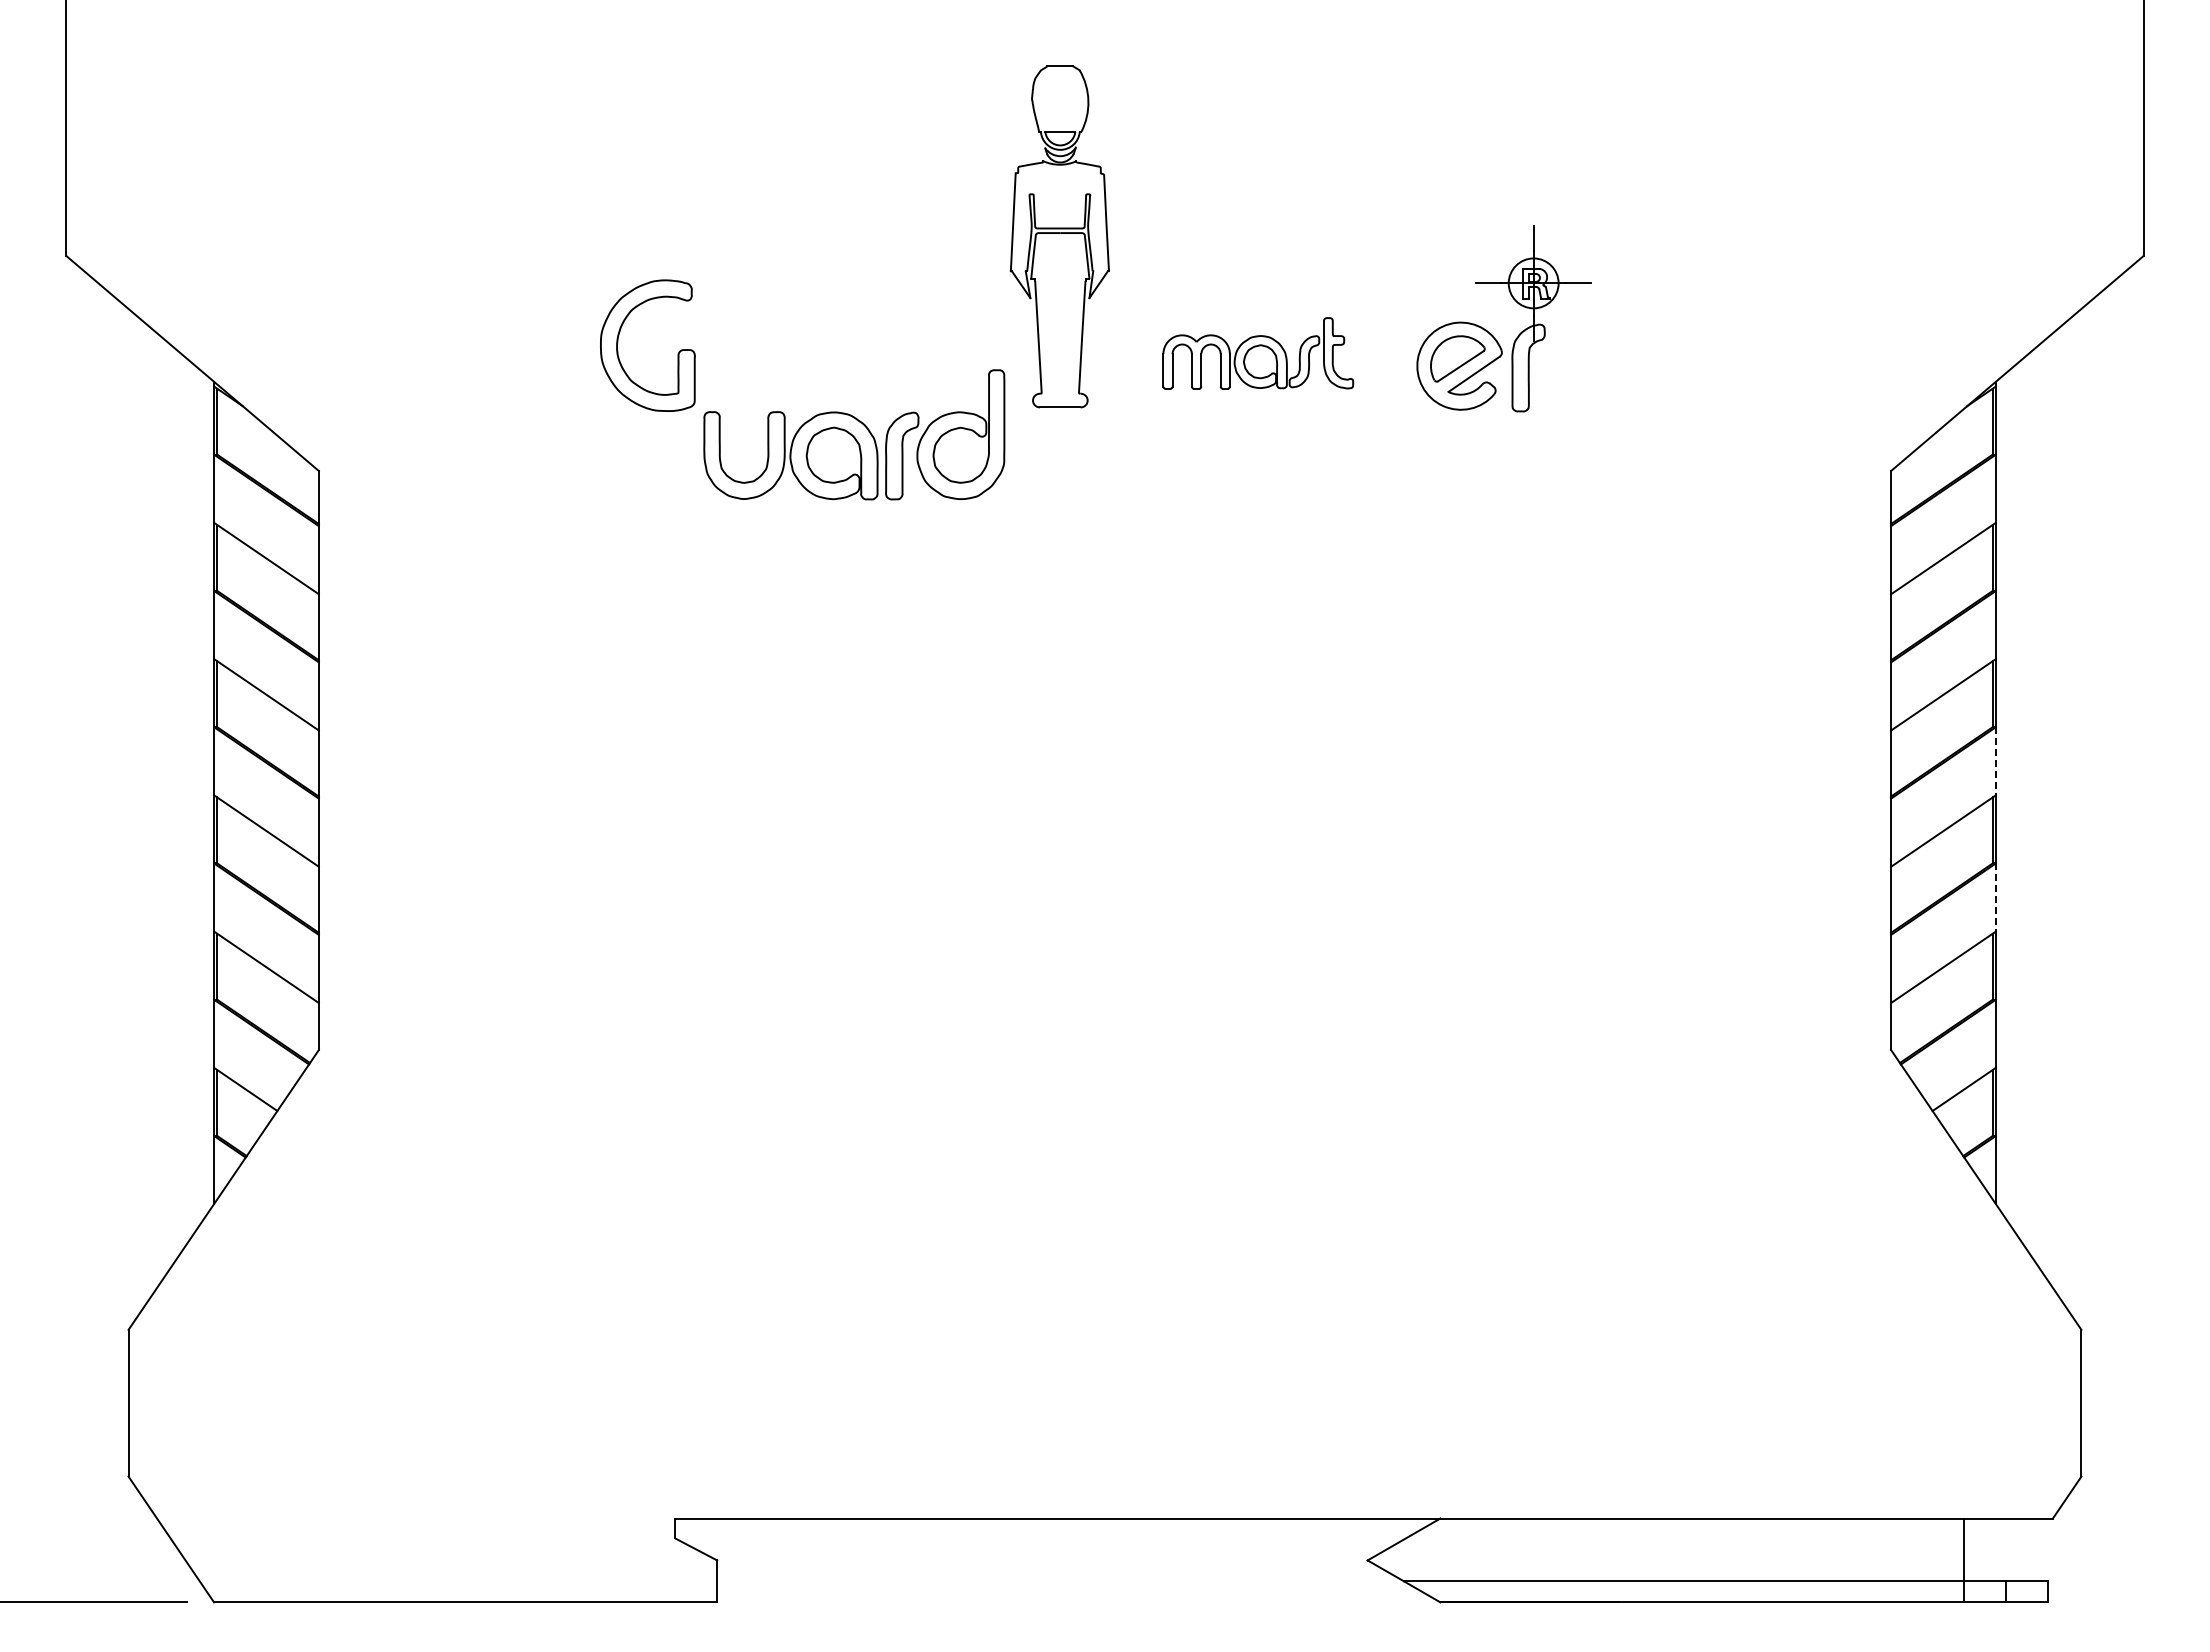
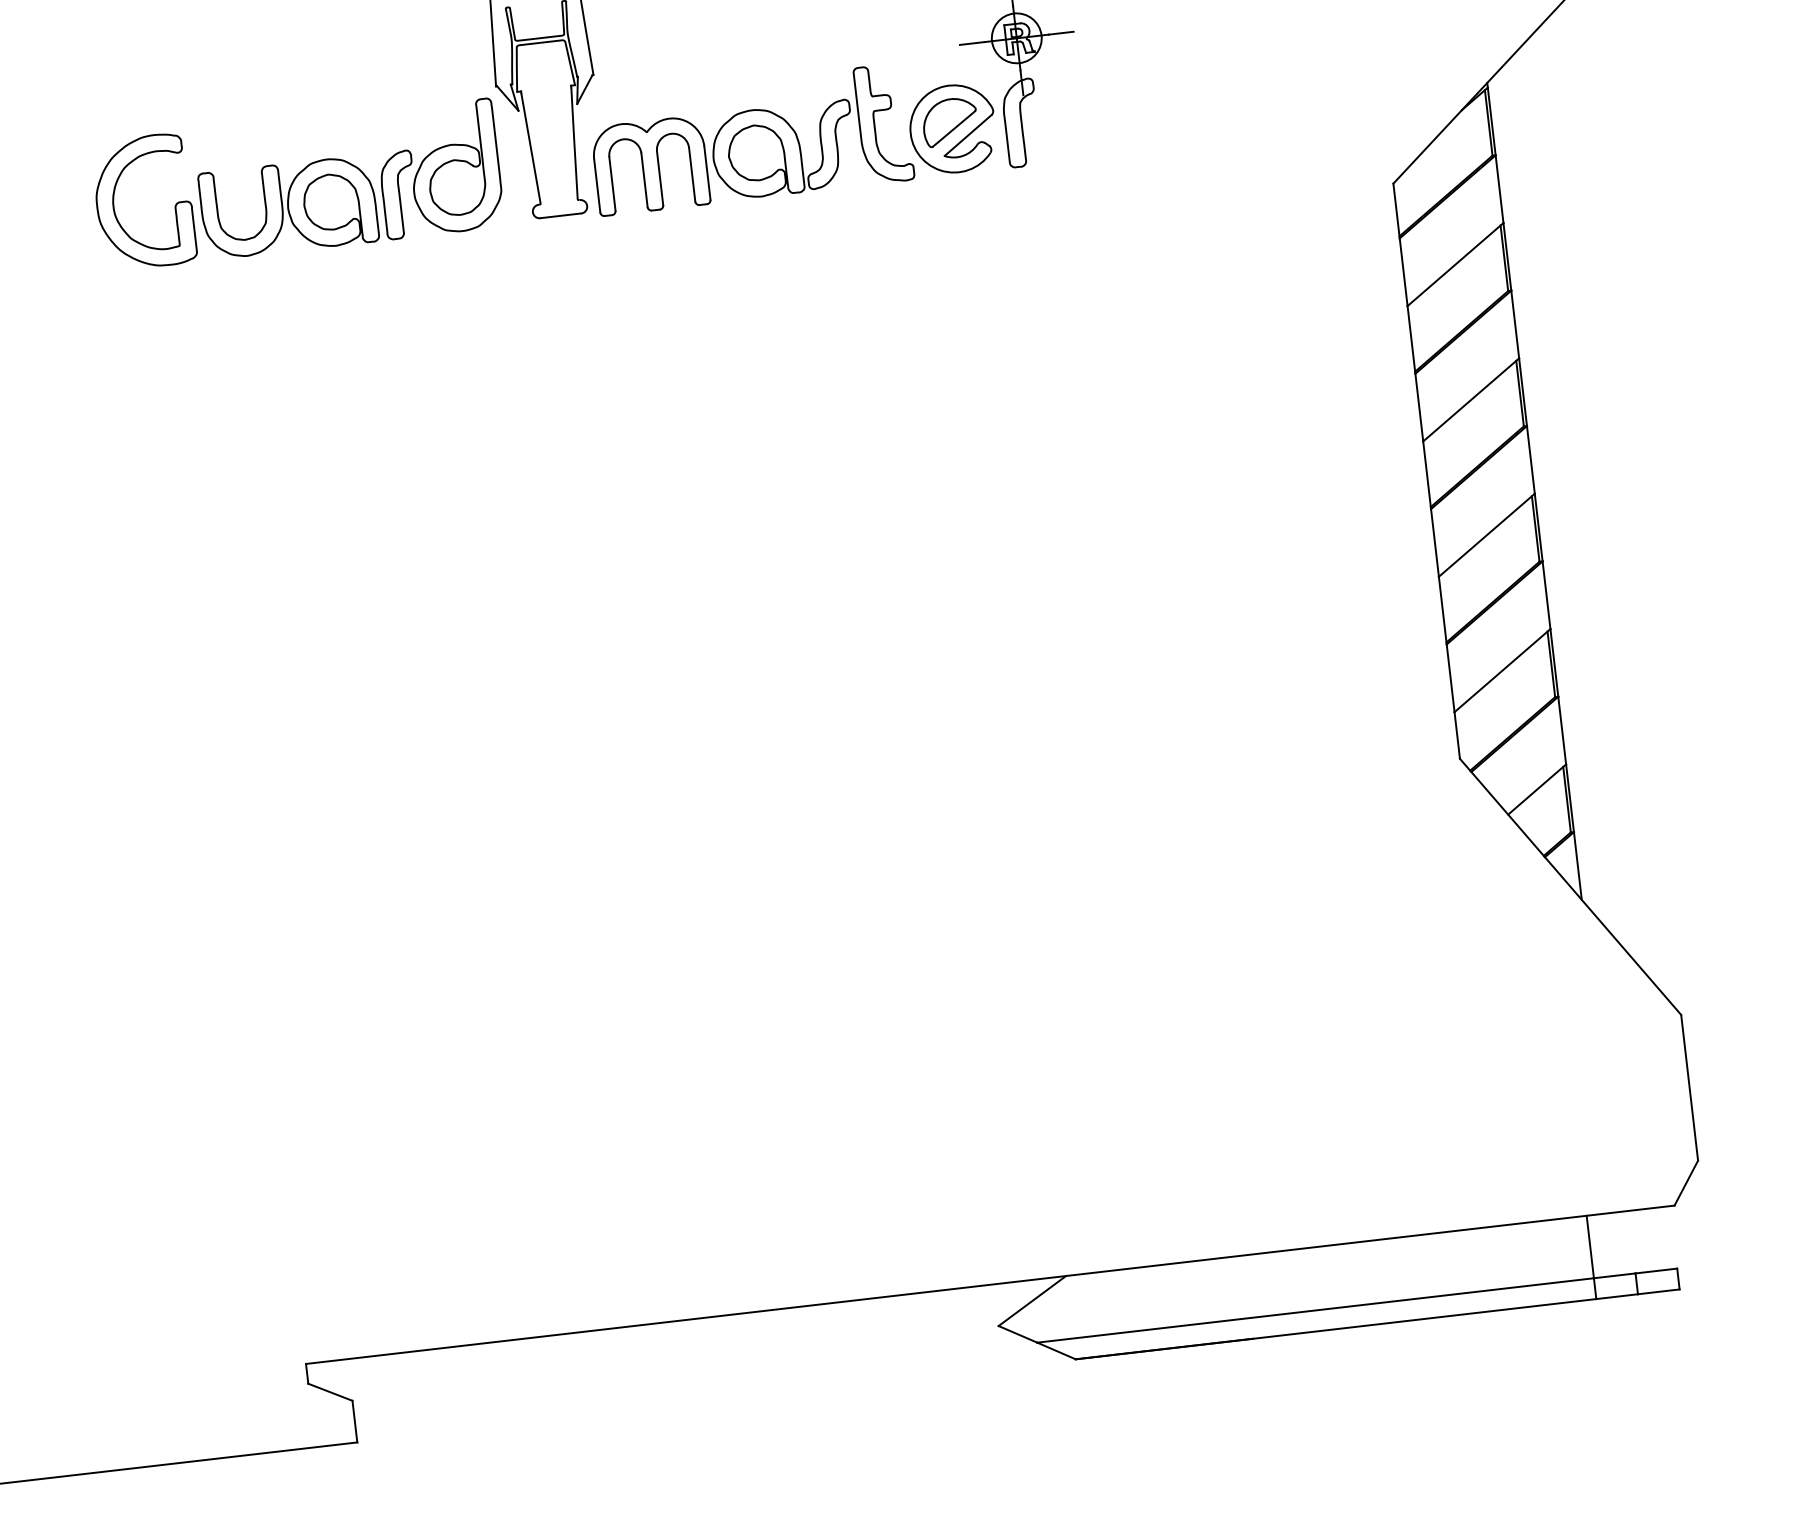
part: (1258, 353) -> (751, 139), size x1.67
part: (854, 434) -> (349, 179), moved
line: (1995, 761) -> (1530, 460), dashed -> solid
line: (1995, 898) -> (1546, 596), dashed -> solid

